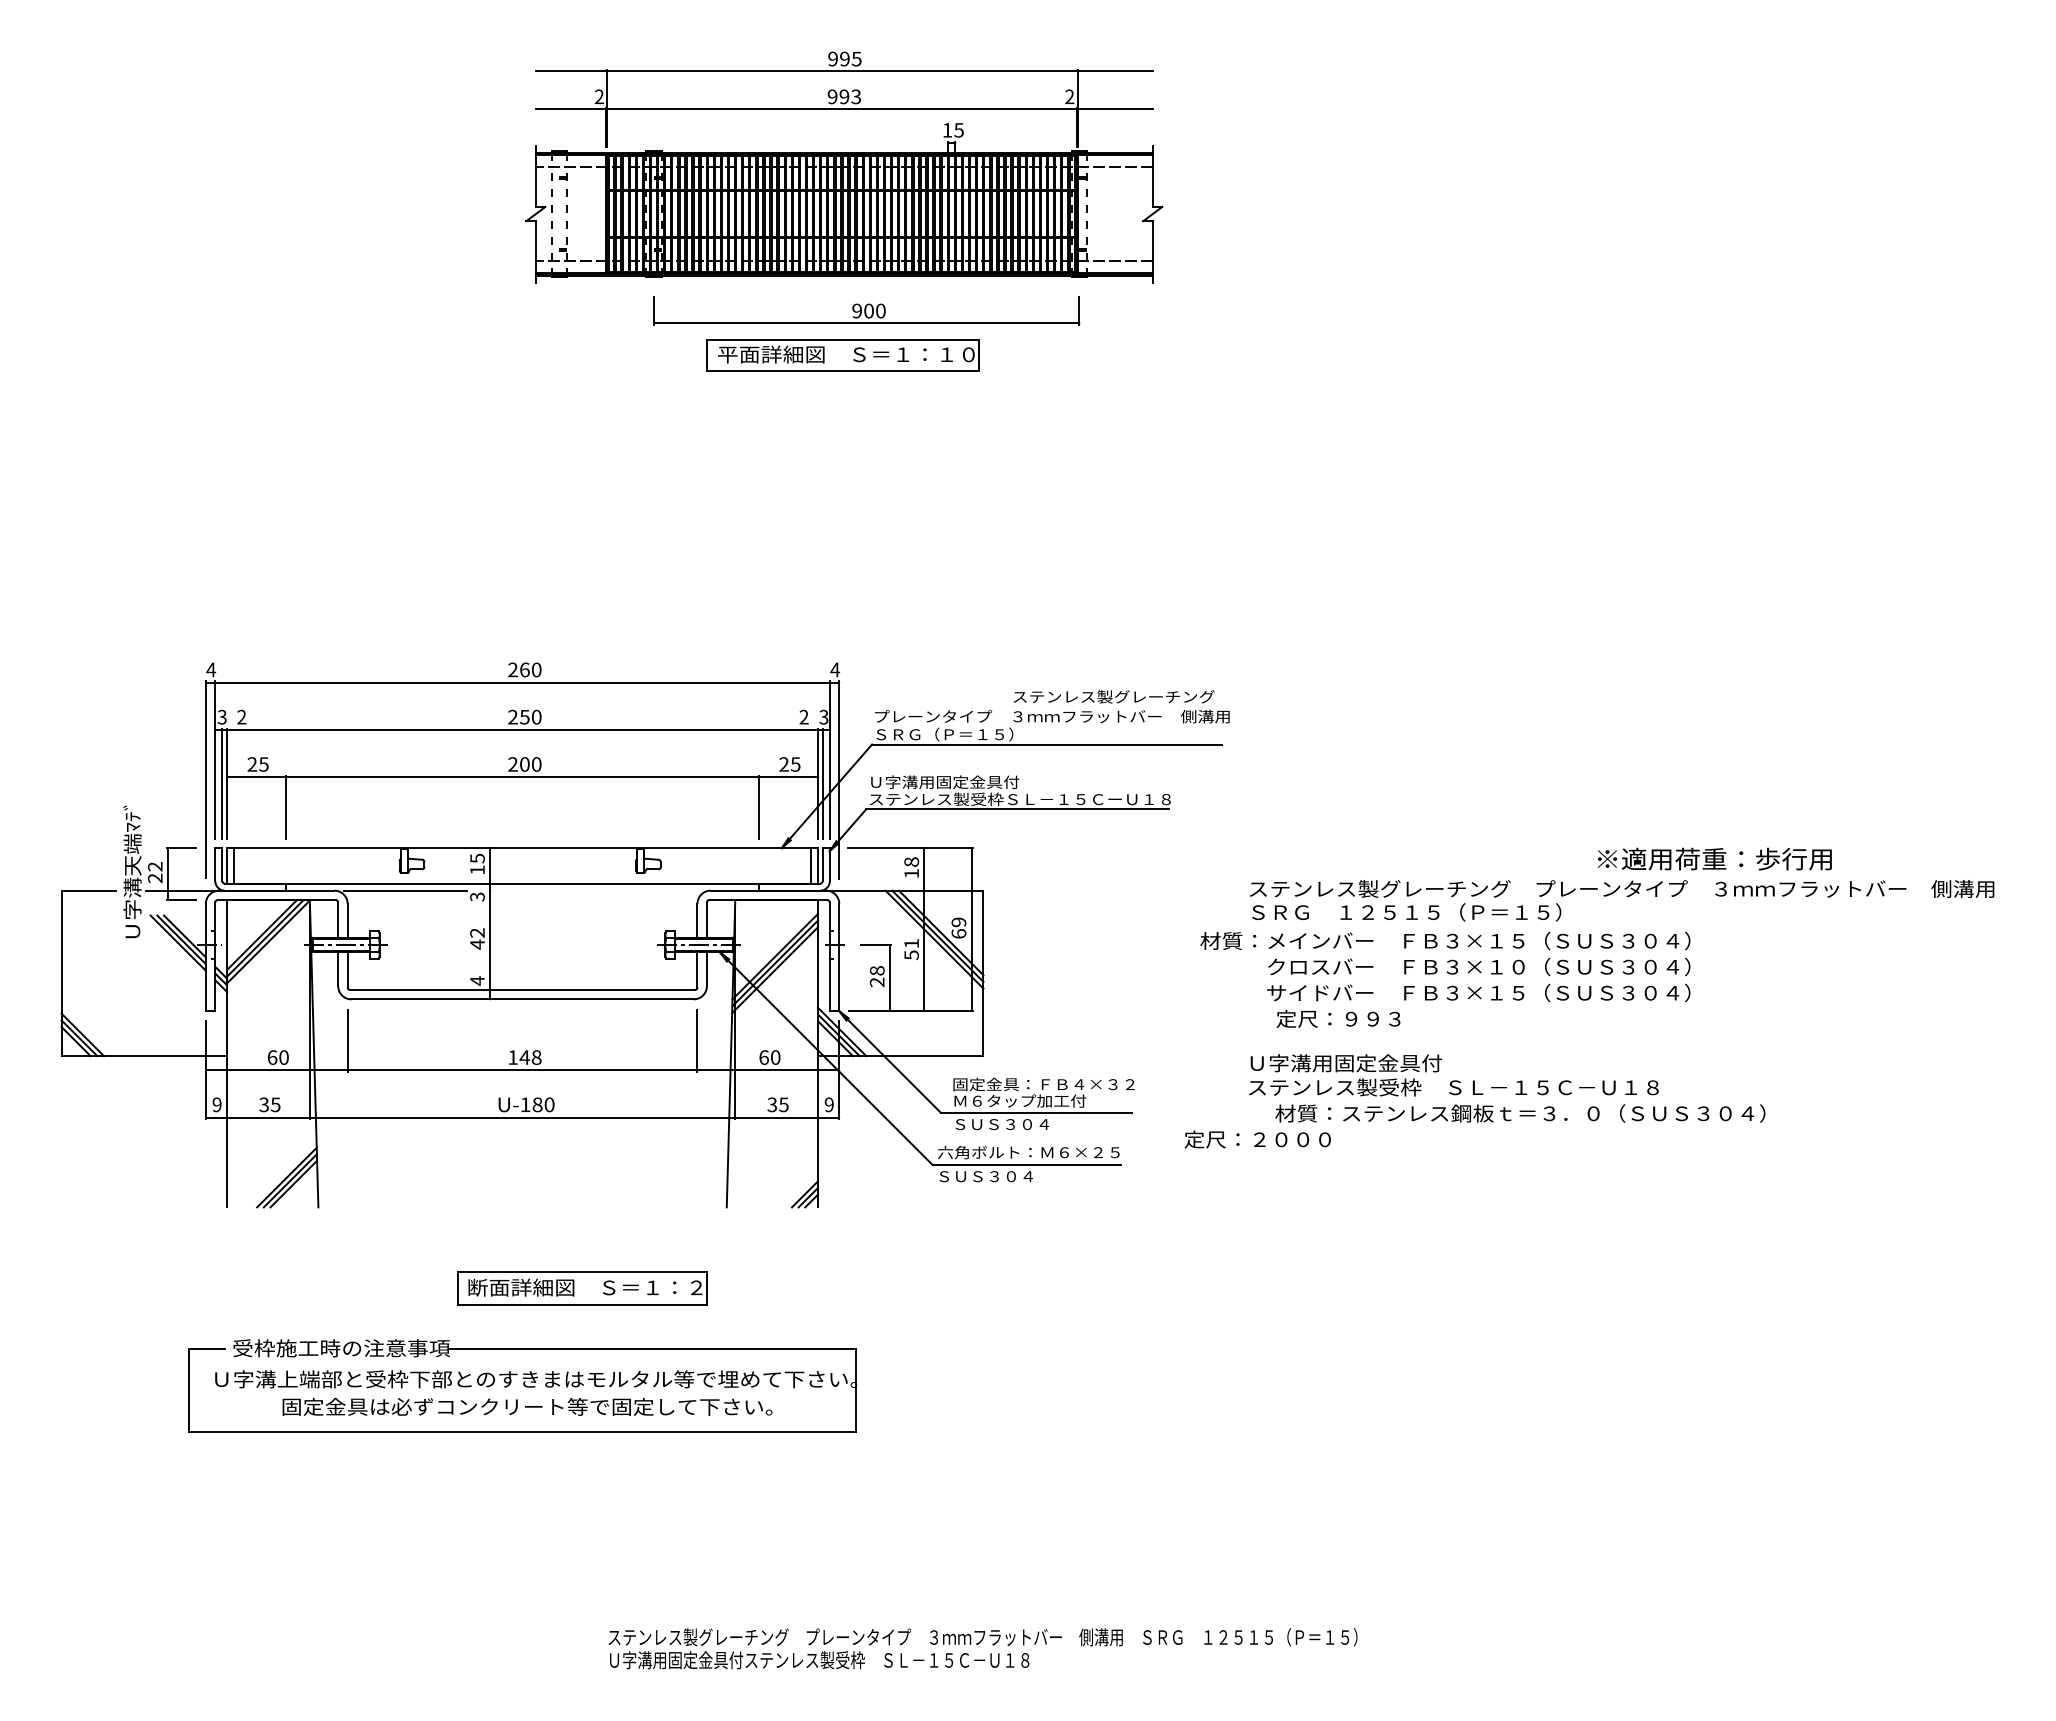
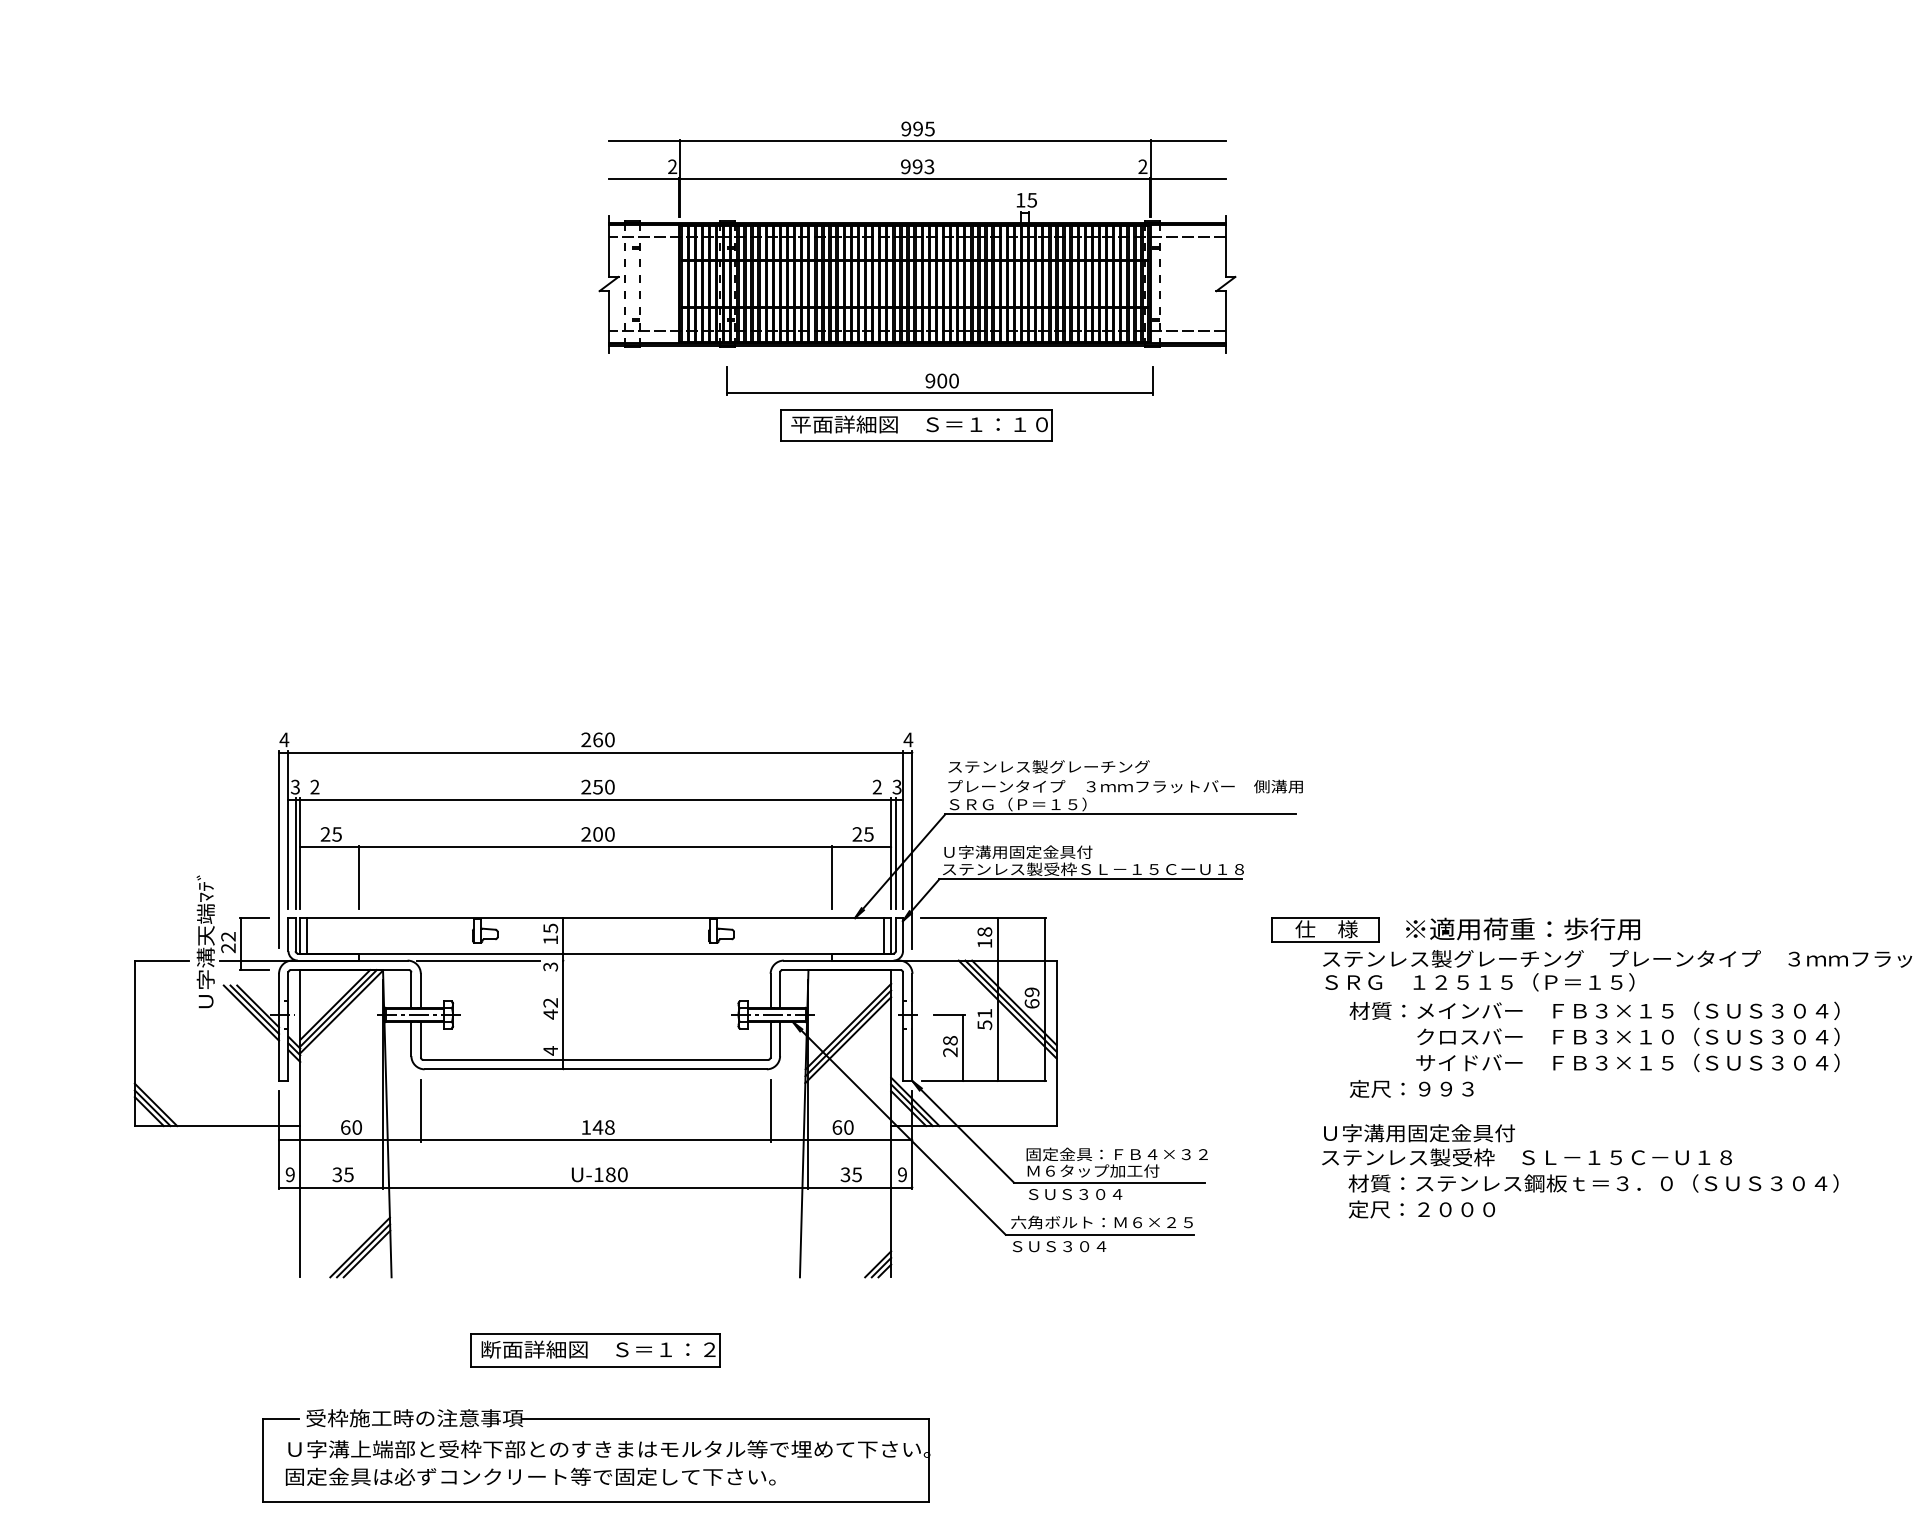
text: (1113, 696) -> (1048, 766), moved
text: (1714, 858) -> (1522, 928), moved
part: (1251, 859) -> (1324, 929), added
text: (1445, 966) -> (1594, 1036), moved
text: (1257, 1139) -> (1421, 1209), moved
part: (582, 1288) -> (595, 1350), moved
text: (527, 1406) -> (530, 1476), moved

